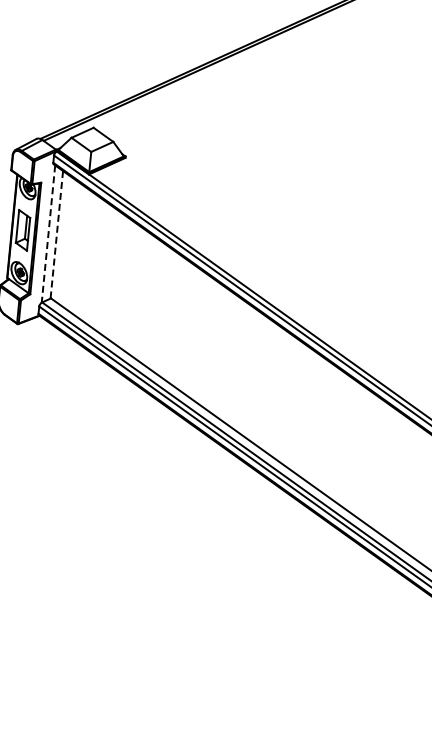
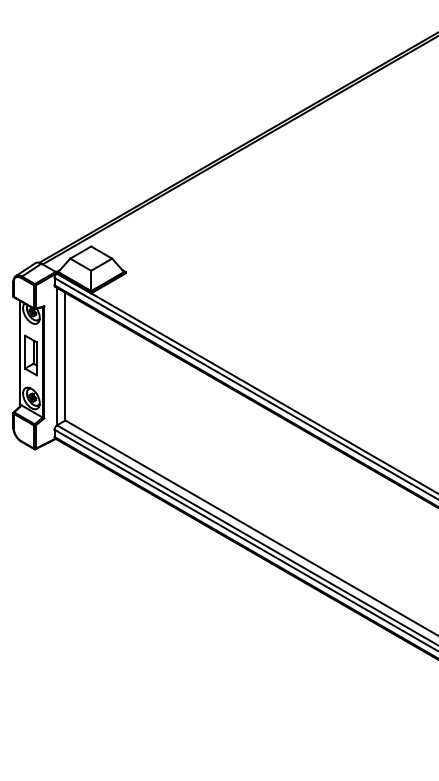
line: (48, 233) -> (56, 356), dashed -> solid
line: (57, 235) -> (65, 357), dashed -> solid

